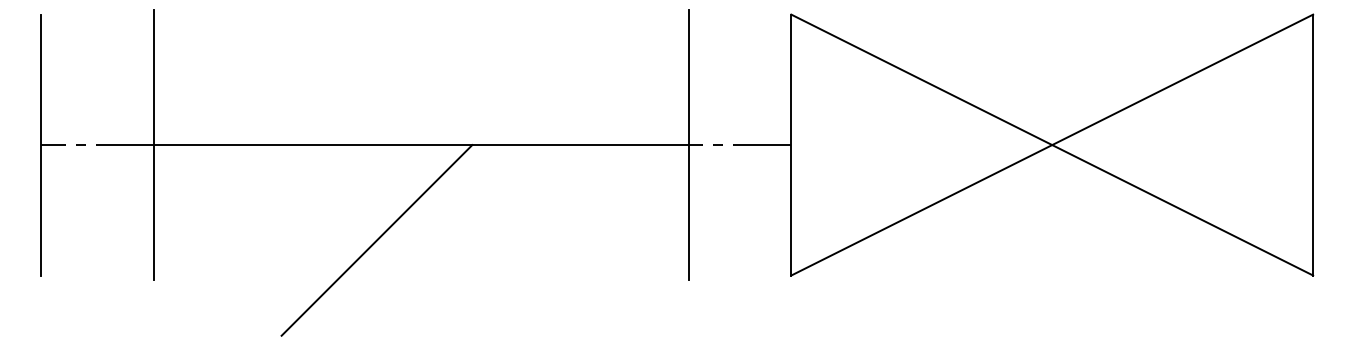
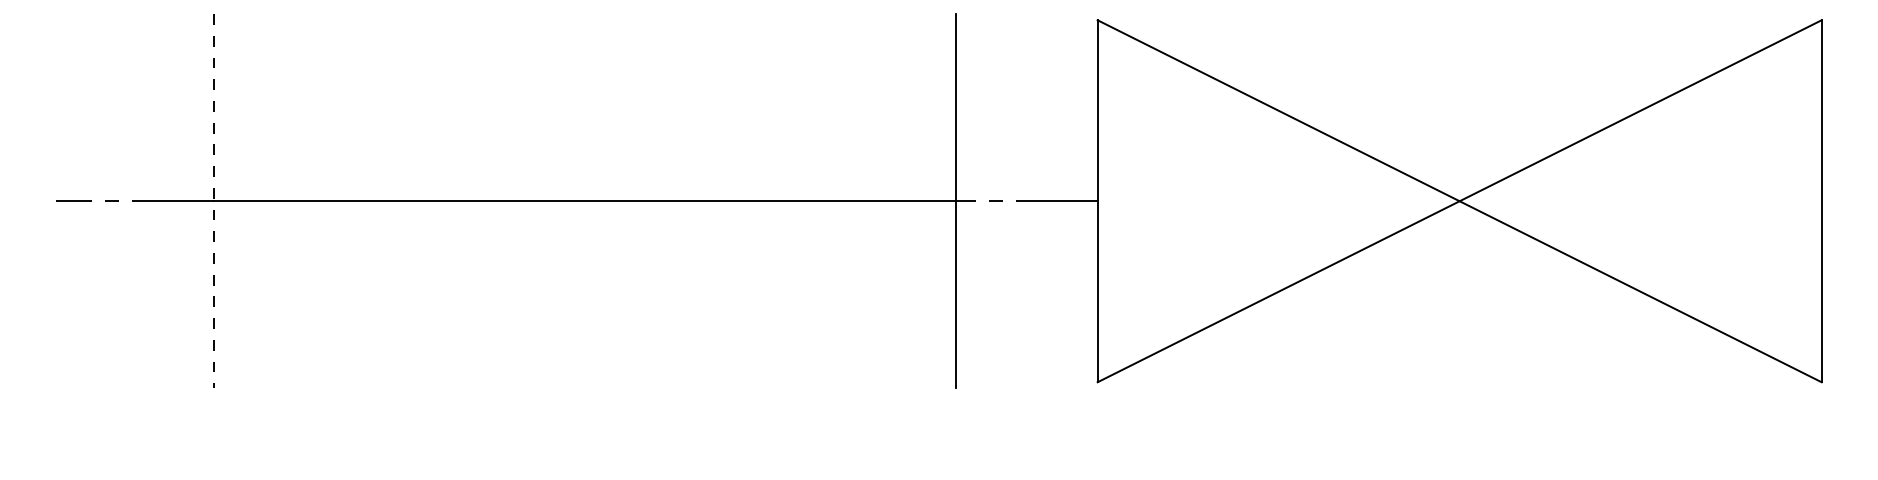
line: (40, 145) -> (56, 201), removed
line: (154, 145) -> (213, 201), solid -> dashed
line: (376, 240) -> (522, 333), removed

